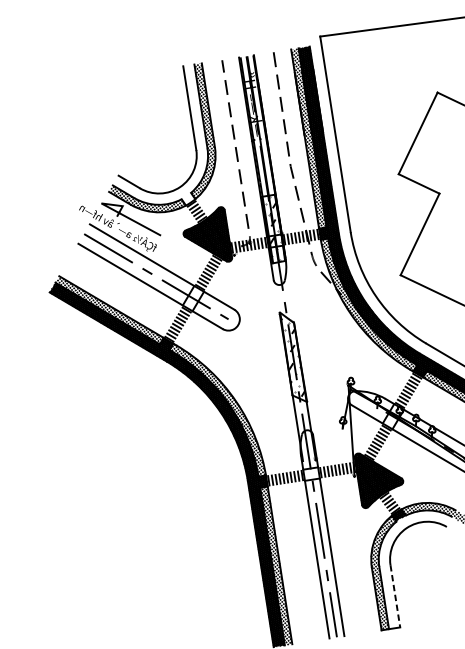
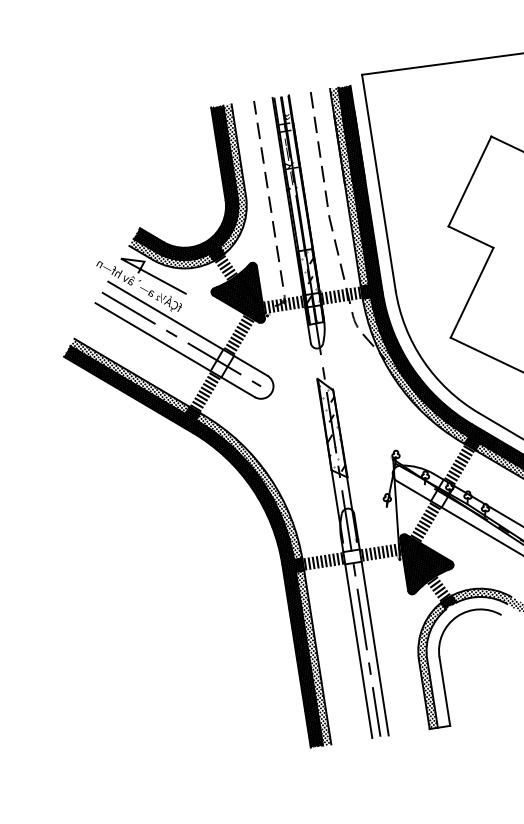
hatch: (159, 134) -> (185, 182), added
line: (395, 596) -> (444, 691), dashed -> solid

